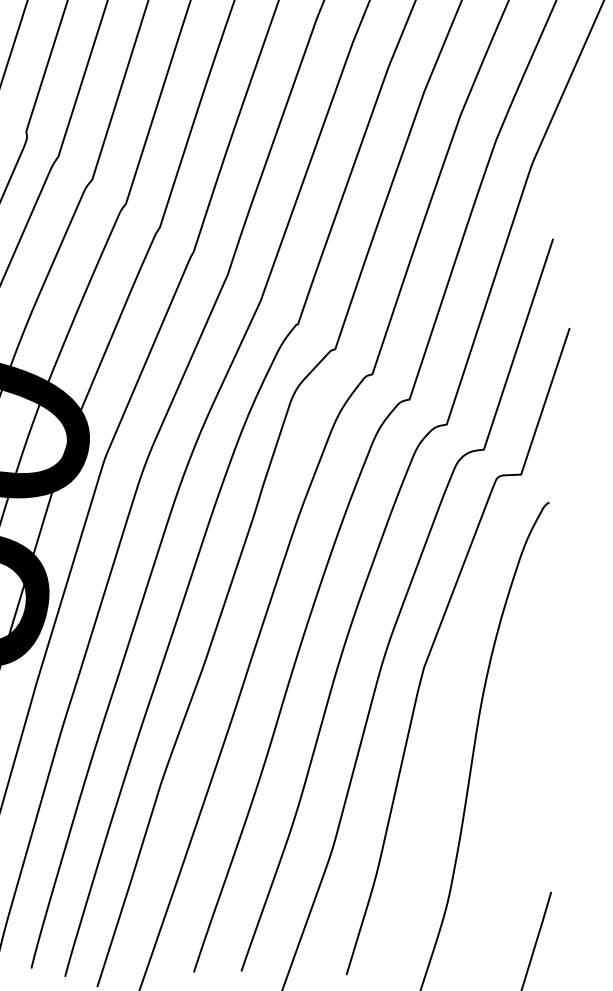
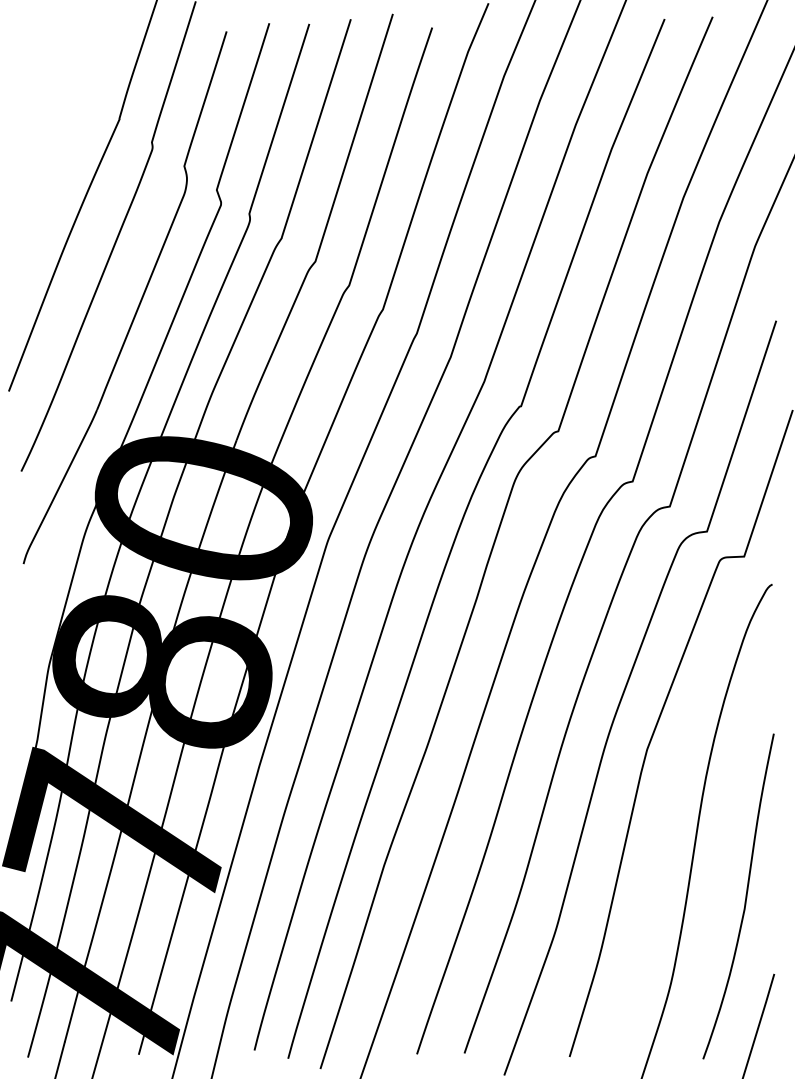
curve: (522, 814) -> (745, 896), added

